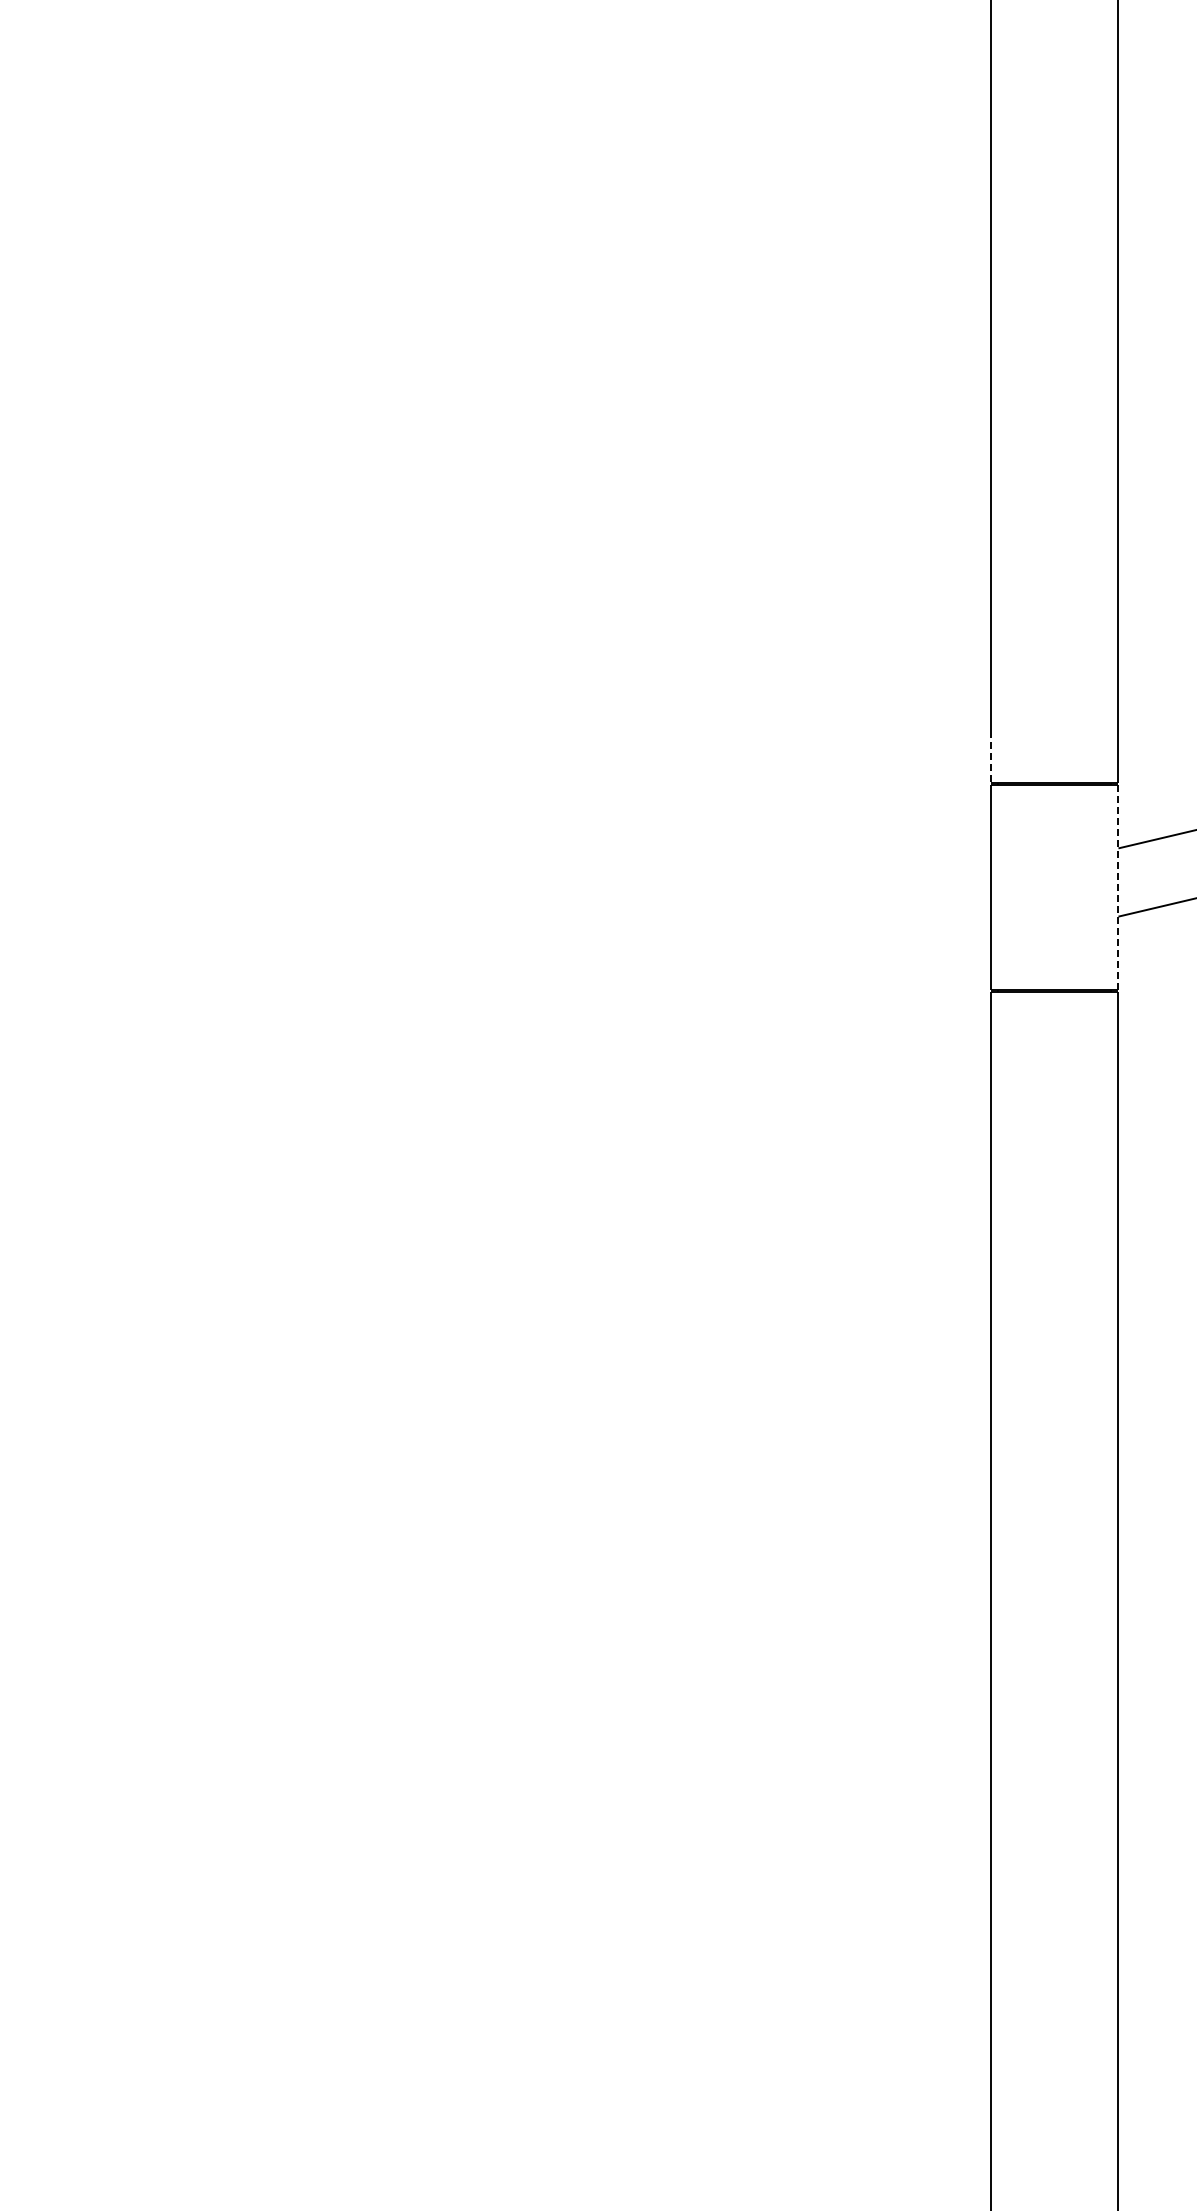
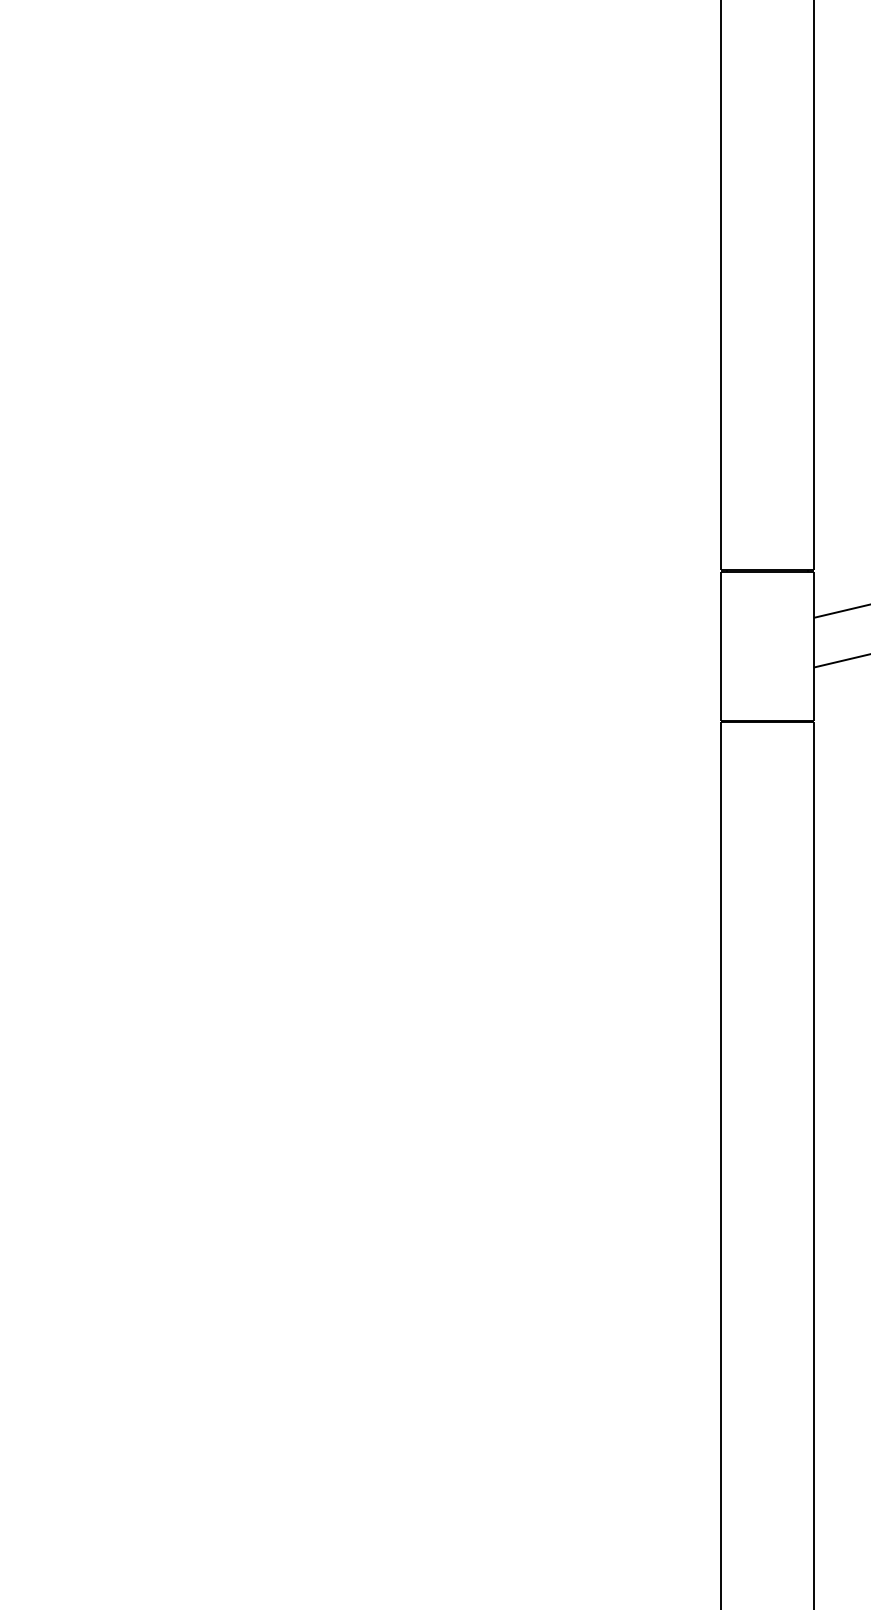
line: (990, 756) -> (720, 550), dashed -> solid
line: (1118, 887) -> (814, 646), dashed -> solid

